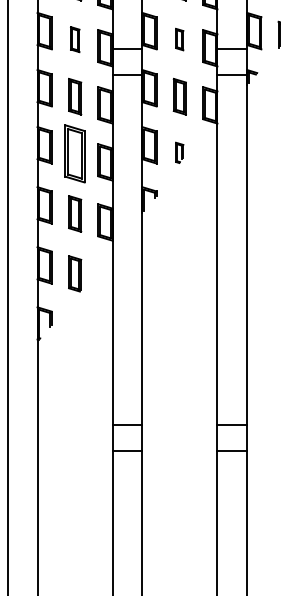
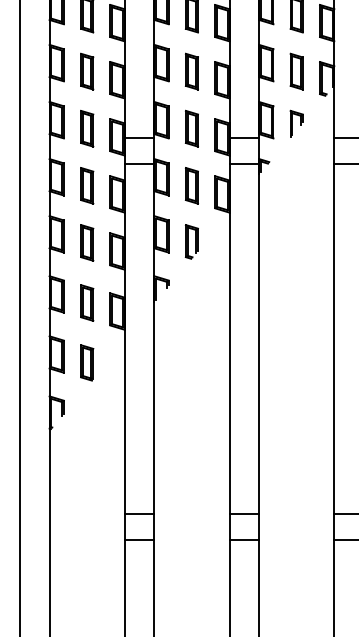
part: (75, 39) -> (87, 128), size x1.43
part: (179, 39) -> (191, 128), size x1.67
part: (179, 152) -> (191, 241), size x1.67
part: (75, 153) -> (87, 242), size x0.62

